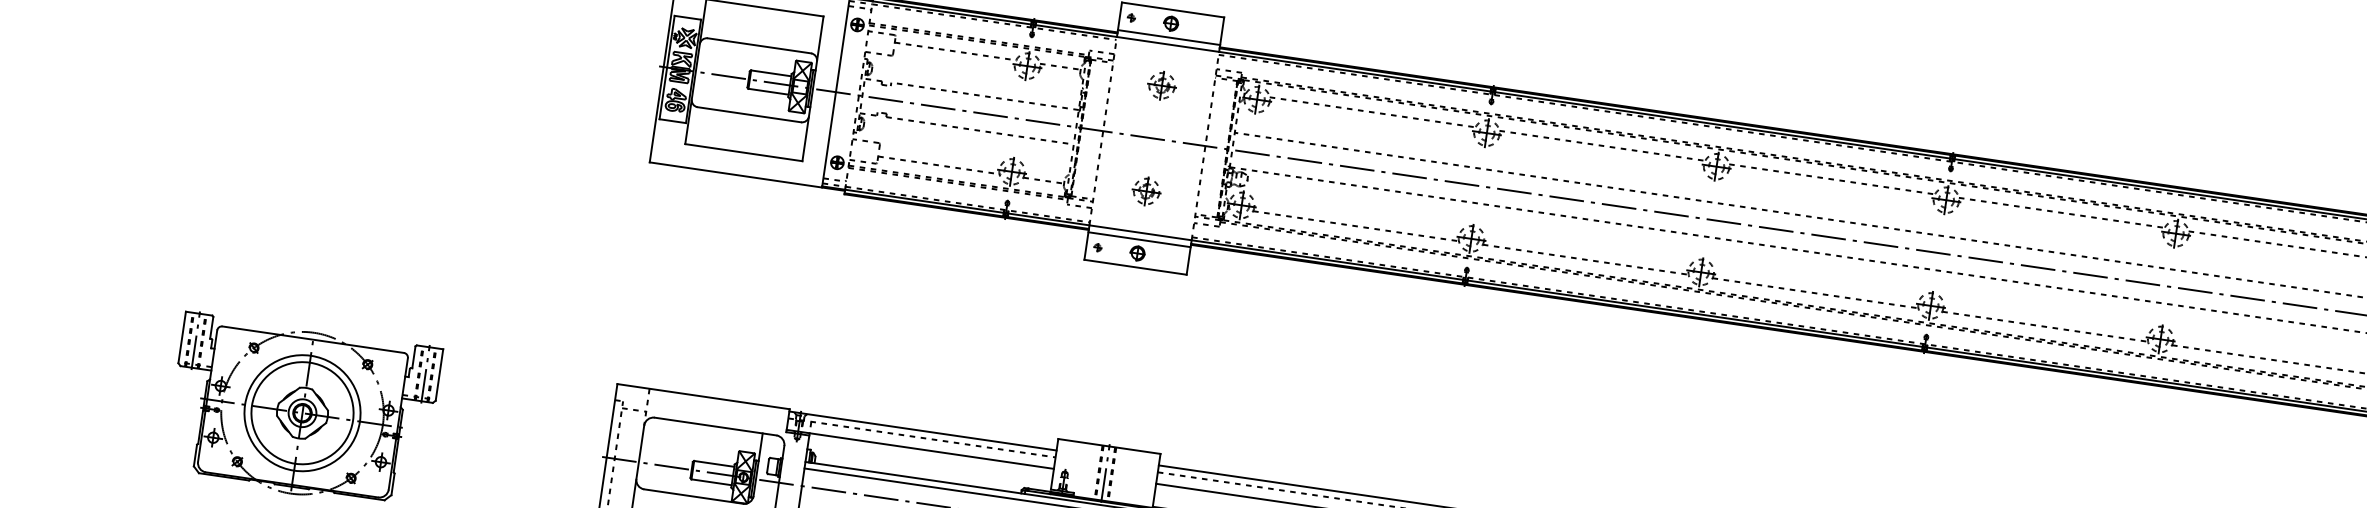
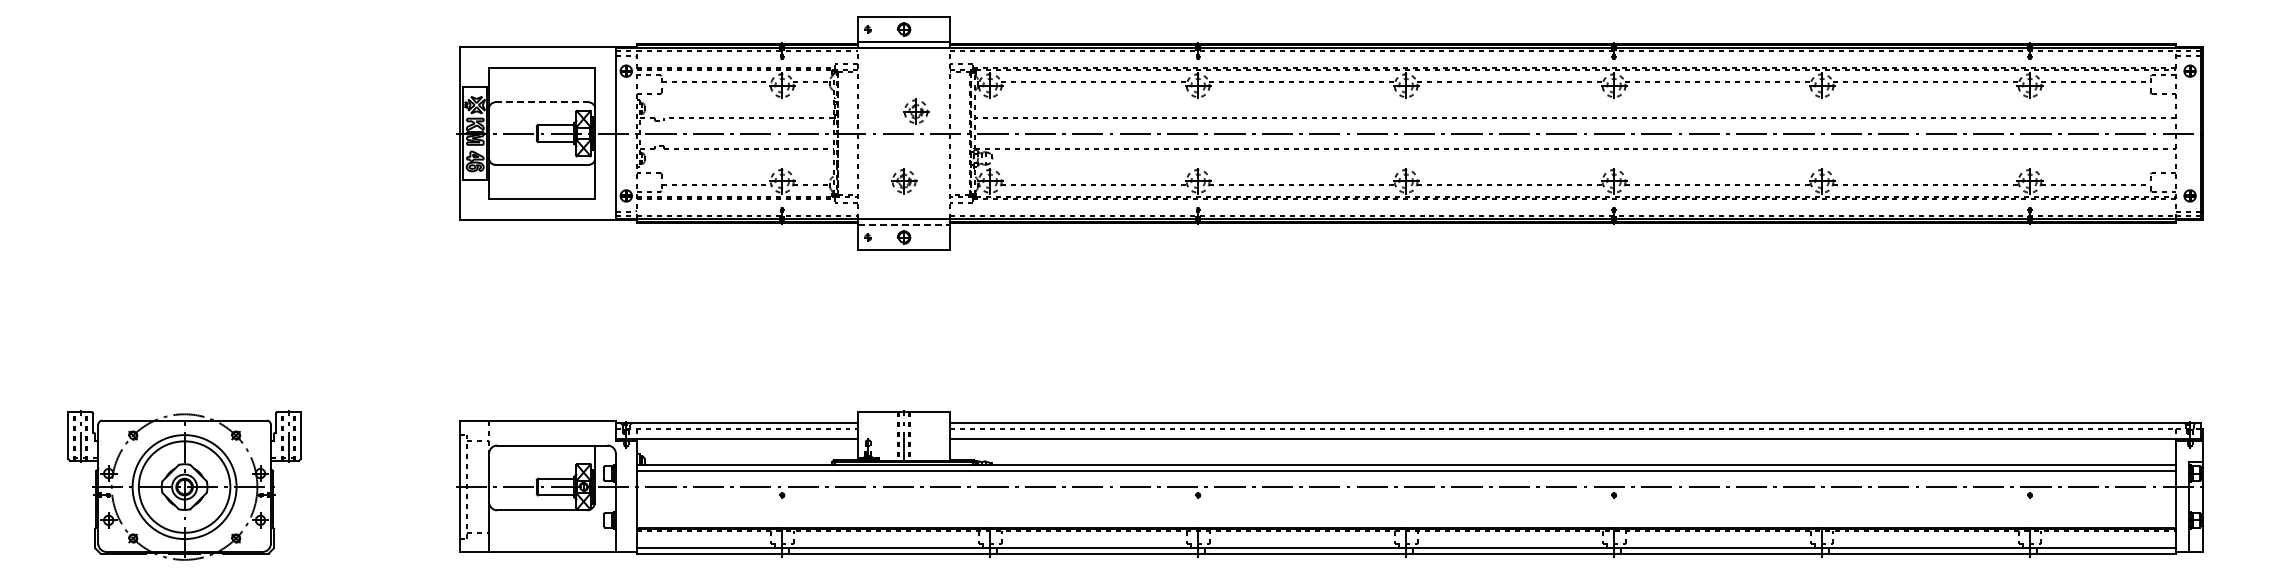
line: (759, 46) -> (542, 102), solid -> dashed
part: (1162, 85) -> (916, 111), moved
line: (1139, 240) -> (904, 225), solid -> dashed

